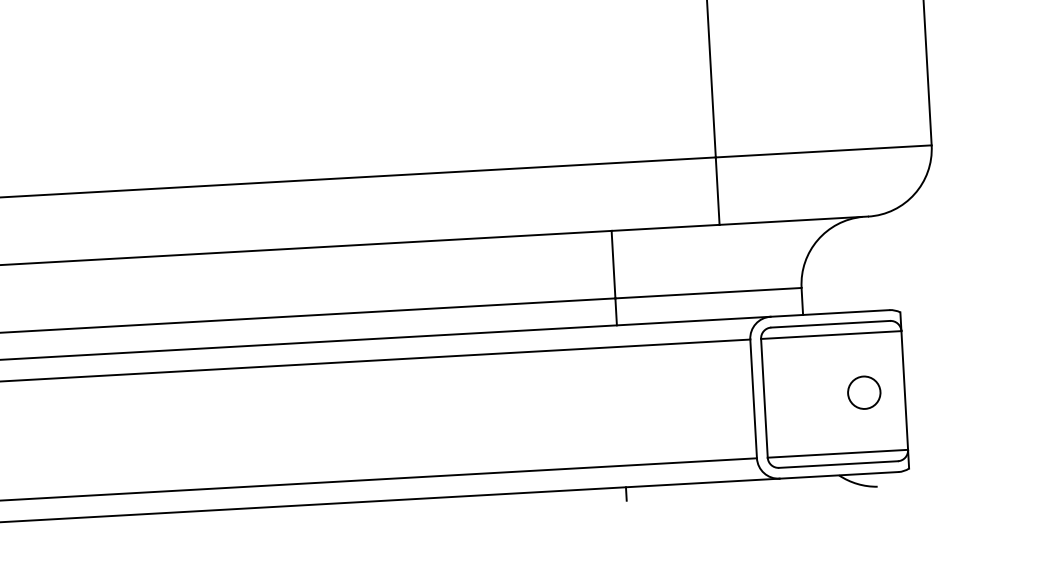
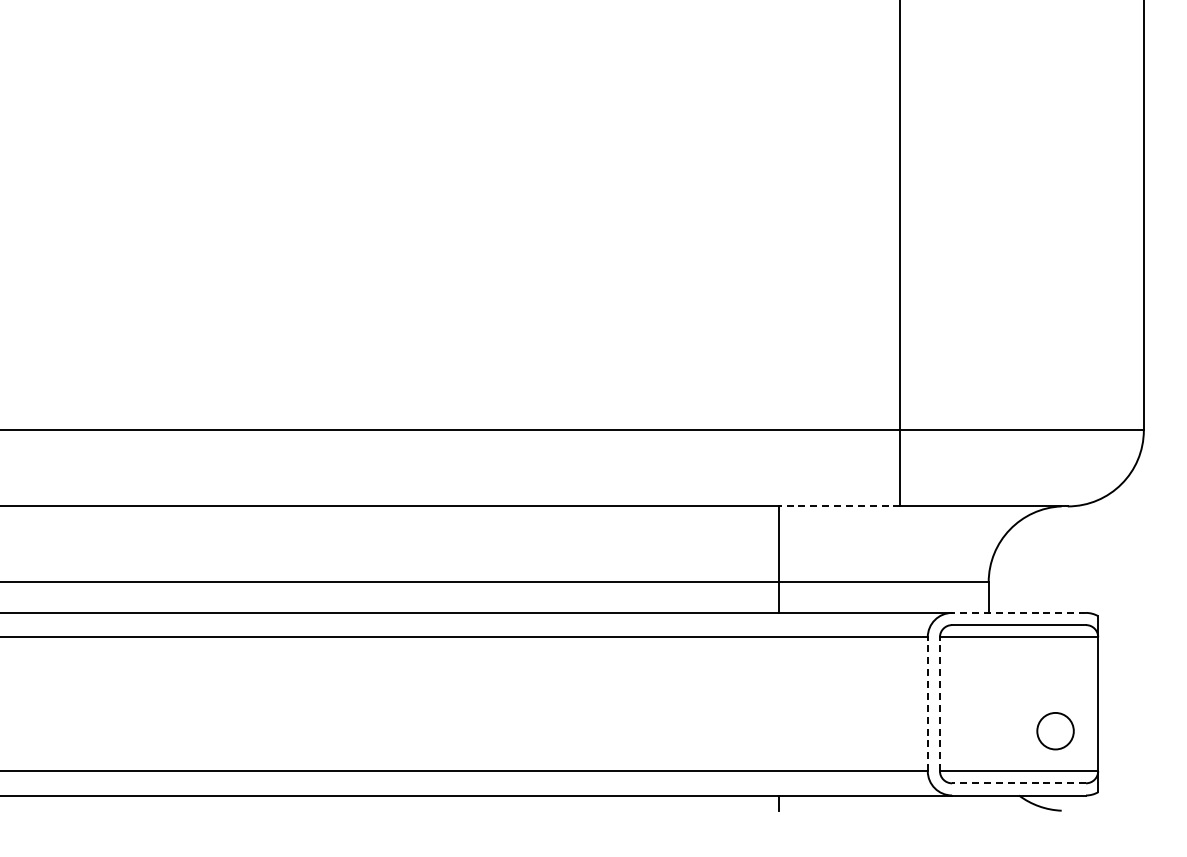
line: (665, 227) -> (839, 506), solid -> dashed
line: (830, 313) -> (1019, 612), solid -> dashed
circle: (864, 393) -> (1055, 731), moved
line: (764, 398) -> (939, 704), solid -> dashed
line: (753, 399) -> (927, 704), solid -> dashed
line: (838, 464) -> (1019, 783), solid -> dashed

